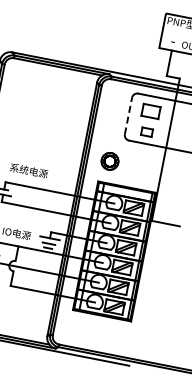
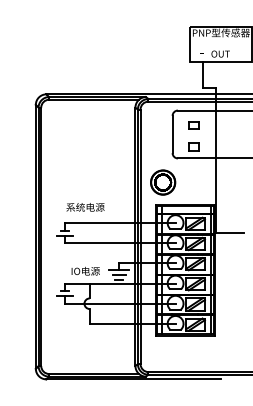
part: (150, 111) -> (193, 125), size x0.62
line: (128, 116) -> (172, 134), dashed -> solid
part: (110, 161) -> (163, 182), size x1.43

